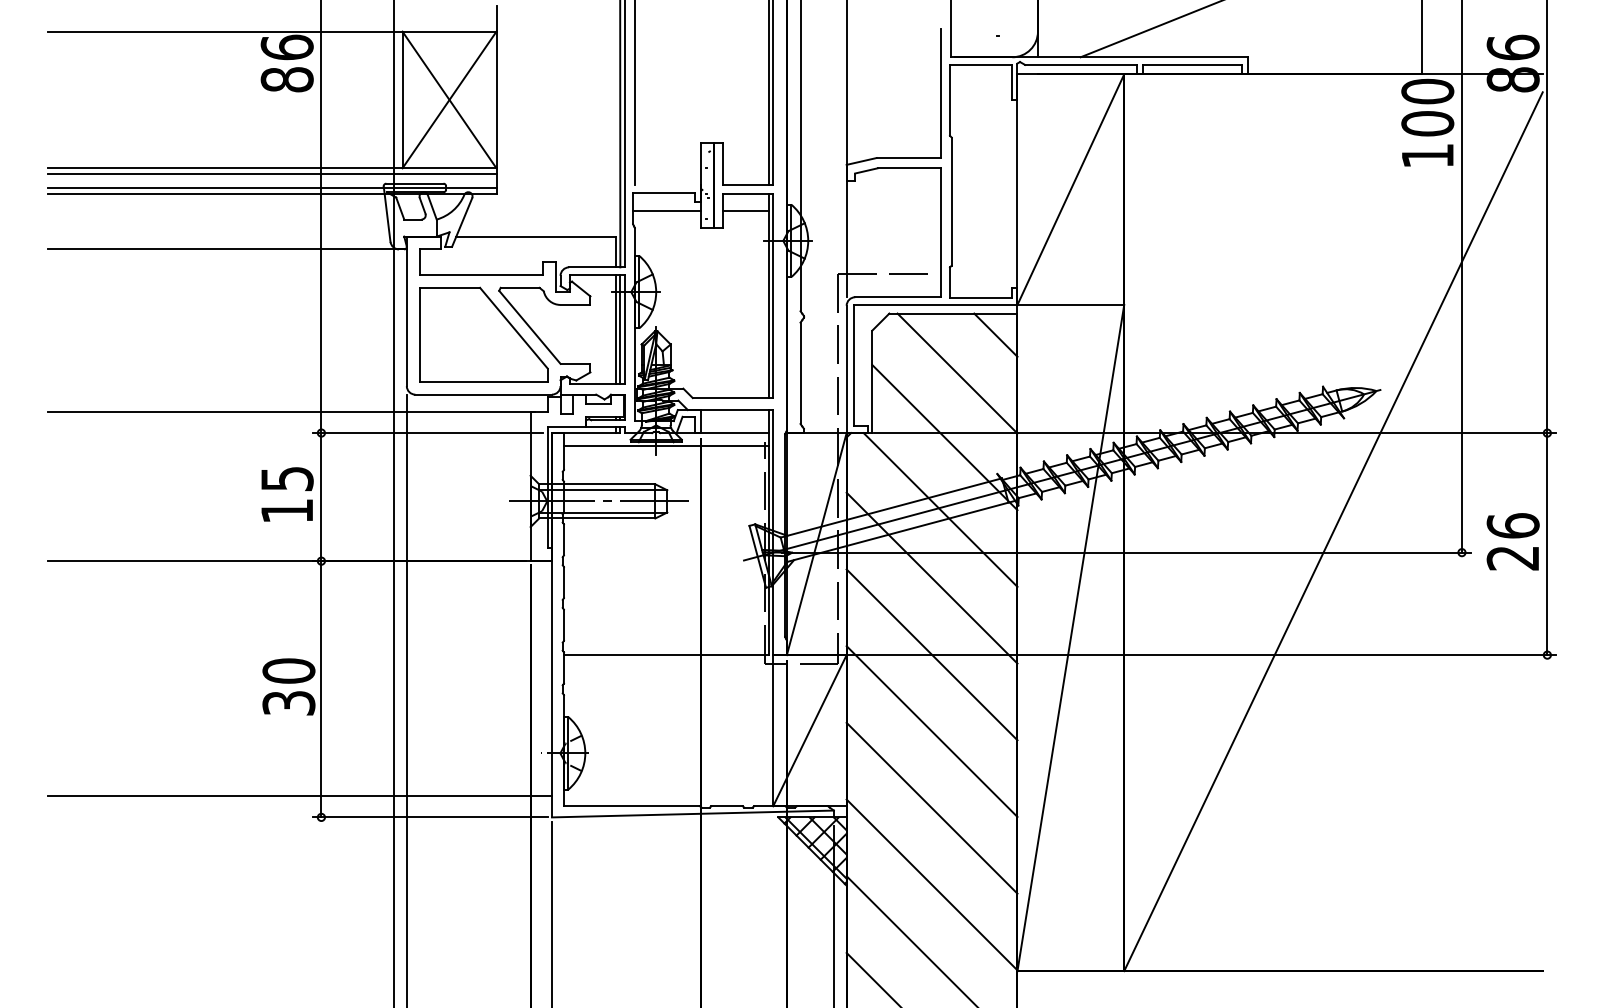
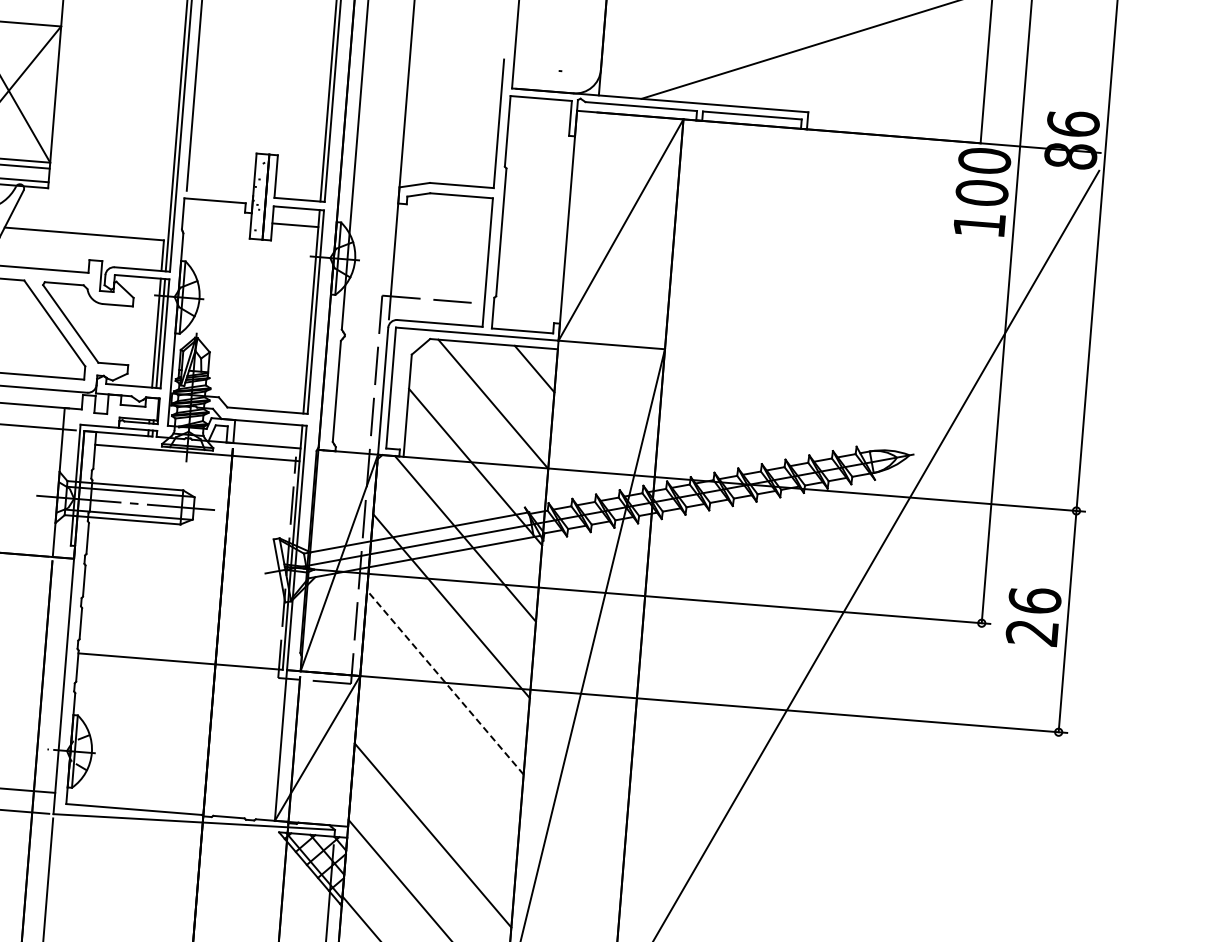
line: (667, 211) -> (217, 219), removed
line: (932, 654) -> (445, 682), solid -> dashed
line: (931, 731) -> (438, 758), removed

